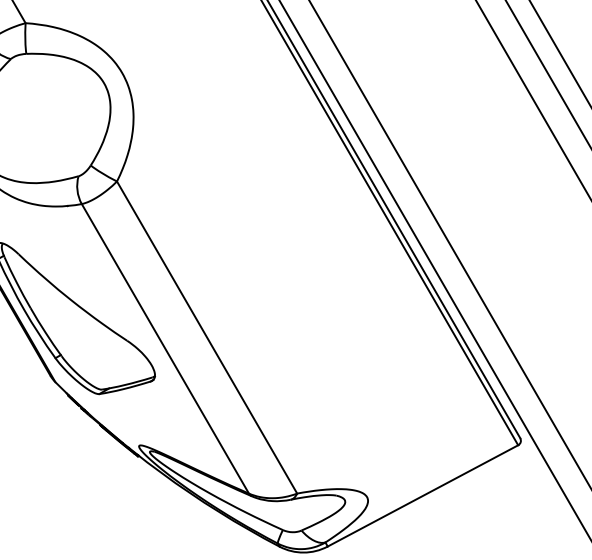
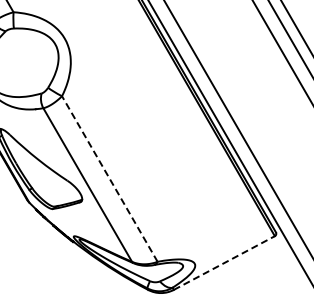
line: (206, 338) -> (109, 179), solid -> dashed
line: (423, 494) -> (224, 262), solid -> dashed

